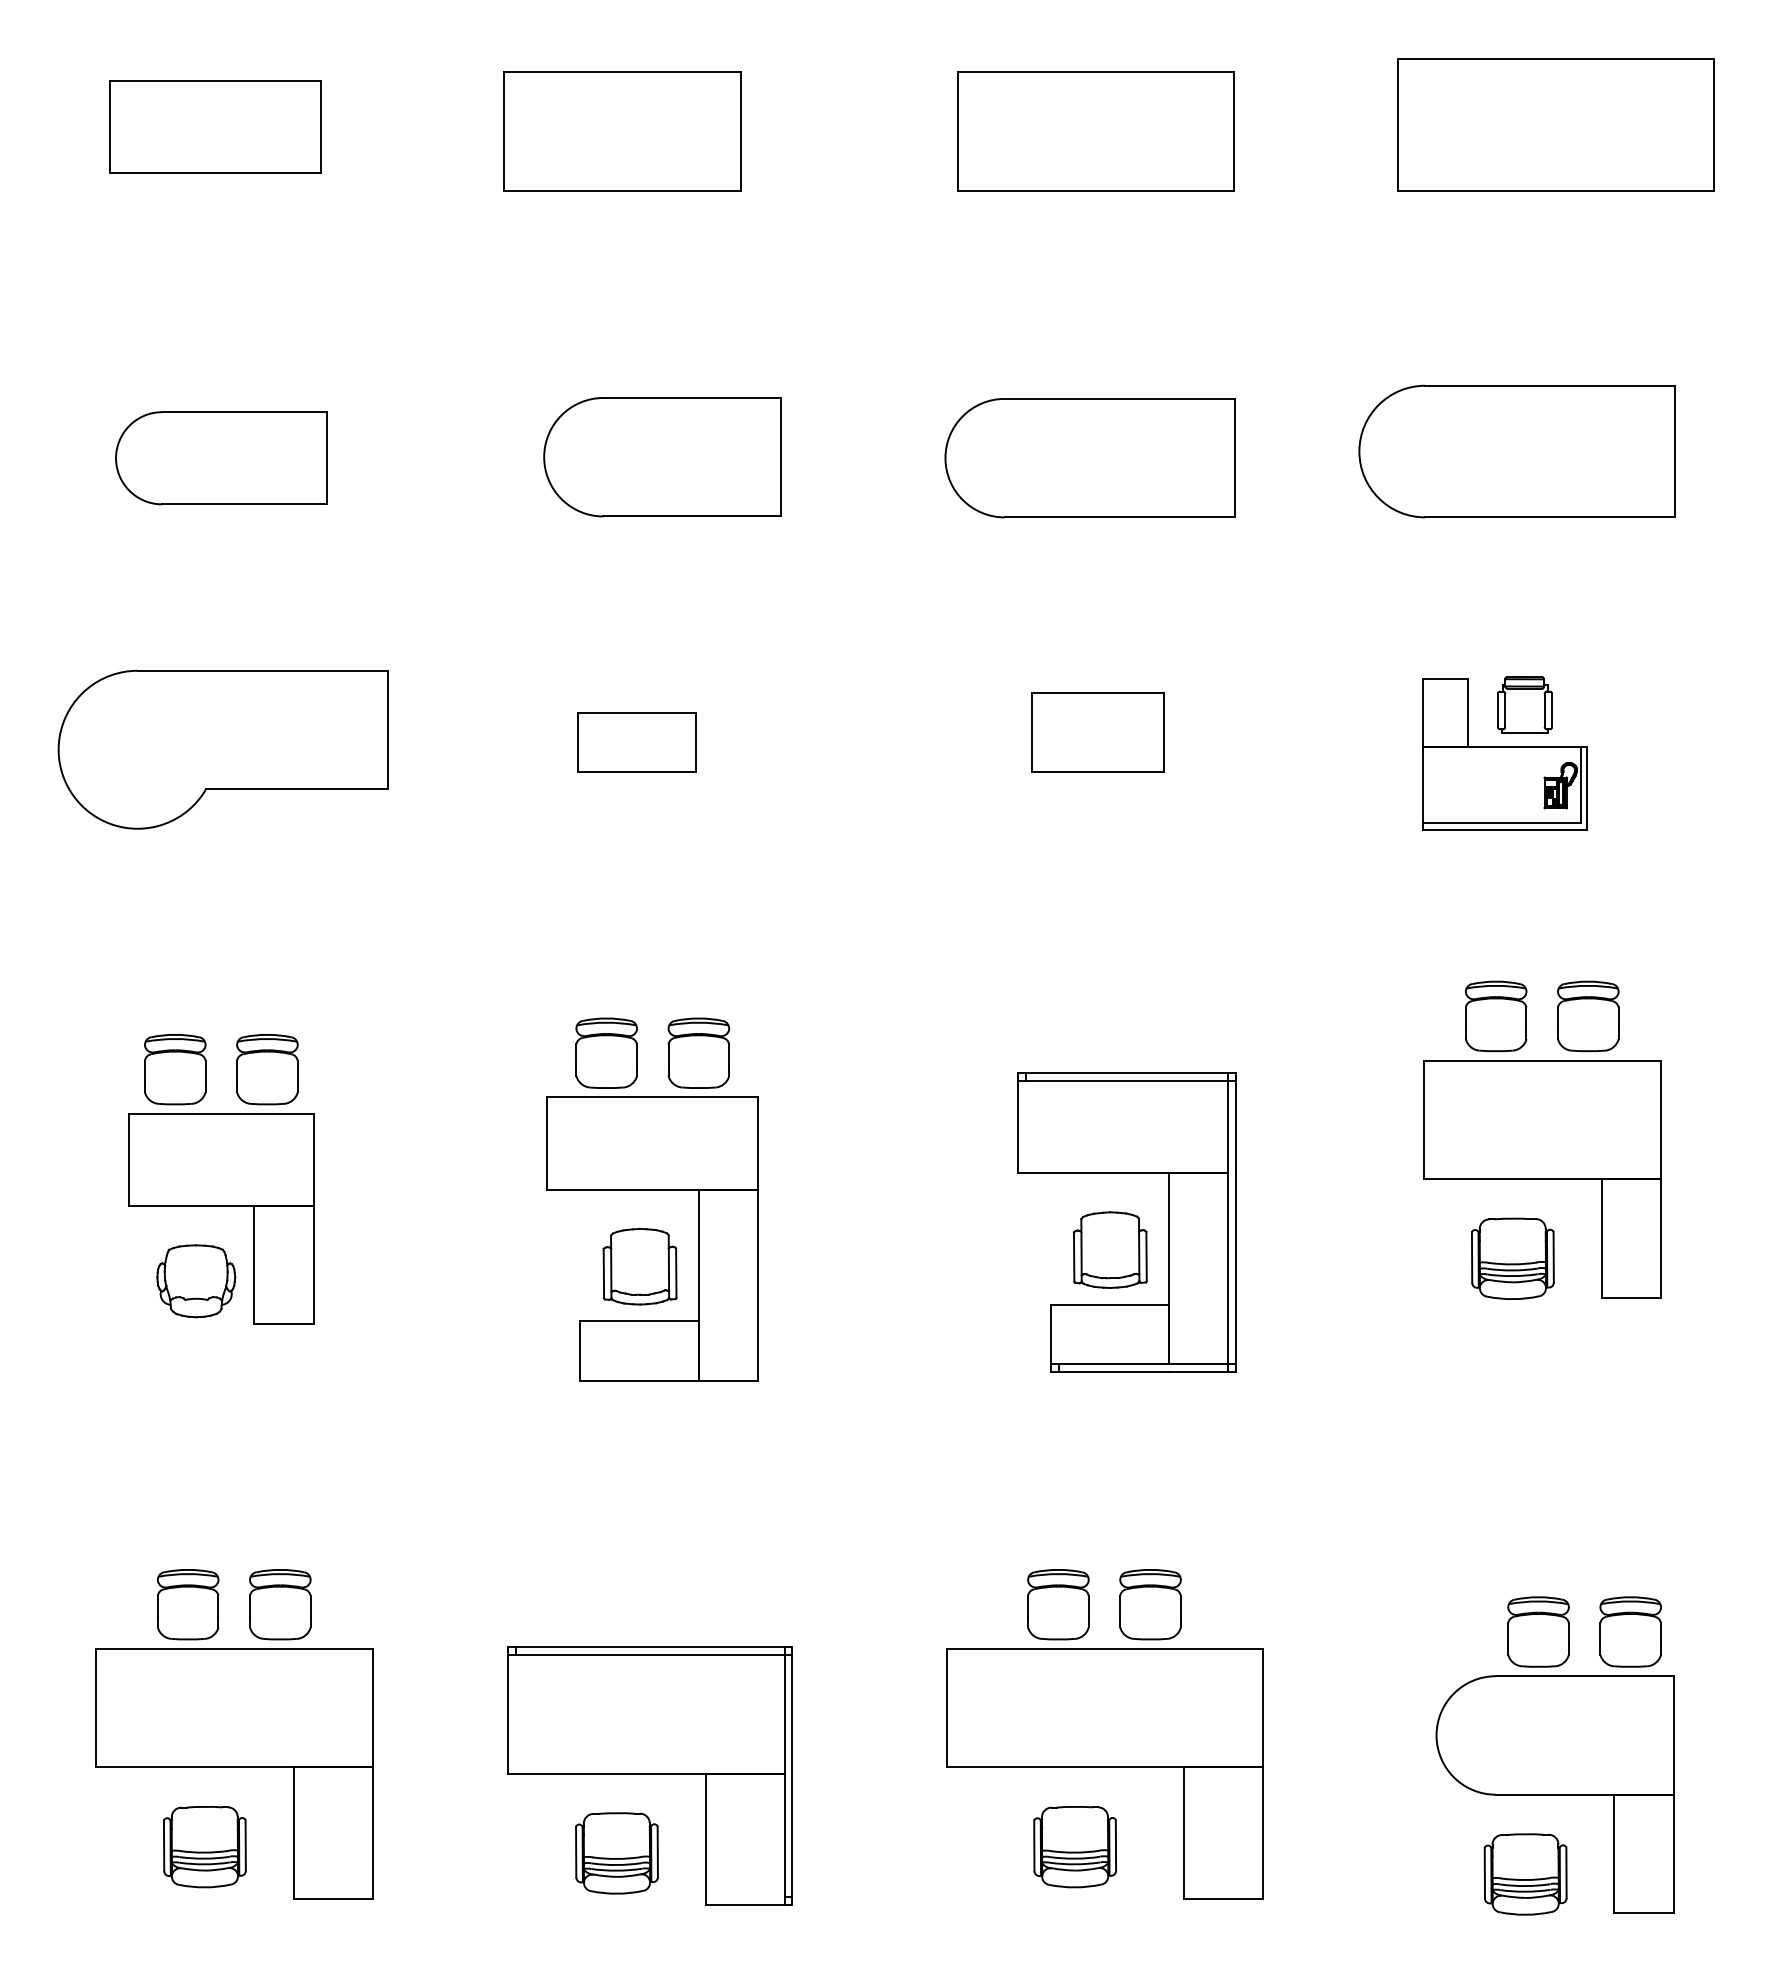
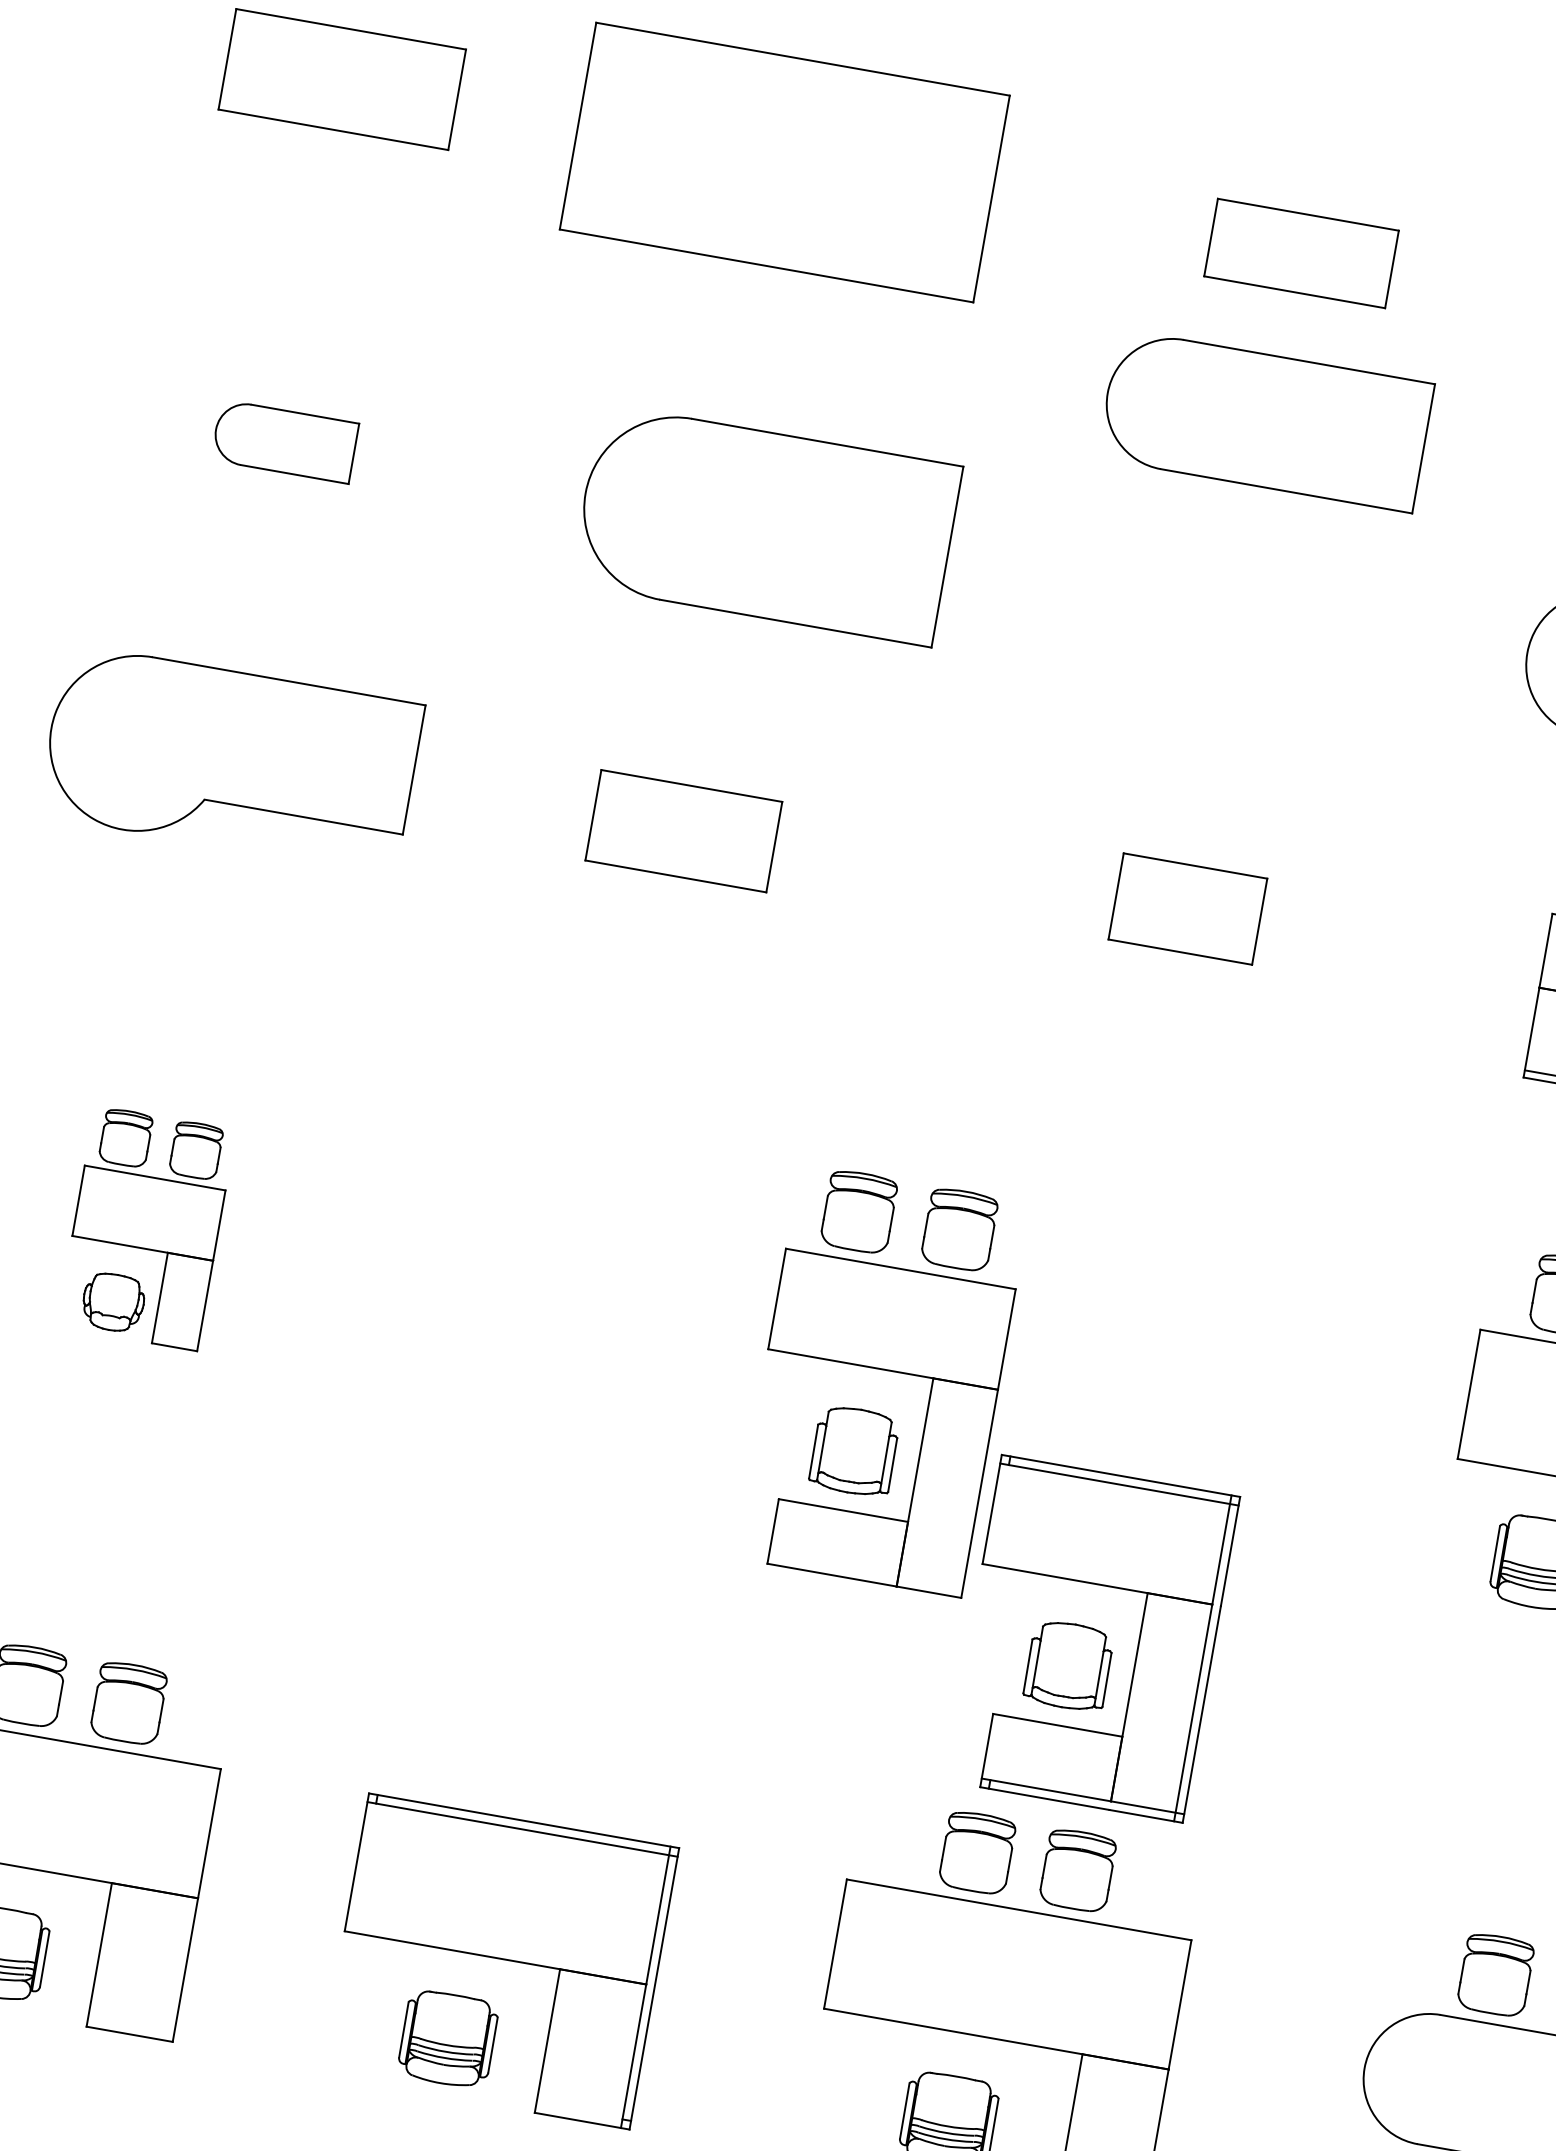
part: (622, 131) -> (785, 162), size x1.6
part: (1095, 131) -> (1301, 253), size x0.6
part: (662, 457) -> (766, 525), size x1.4
part: (221, 458) -> (285, 441), size x0.6
part: (1089, 458) -> (1264, 421), moved
part: (636, 742) -> (683, 831), size x1.4
part: (221, 1179) -> (146, 1228), size x0.7
part: (652, 1190) -> (882, 1370), moved
part: (1126, 1222) -> (1091, 1638), moved

